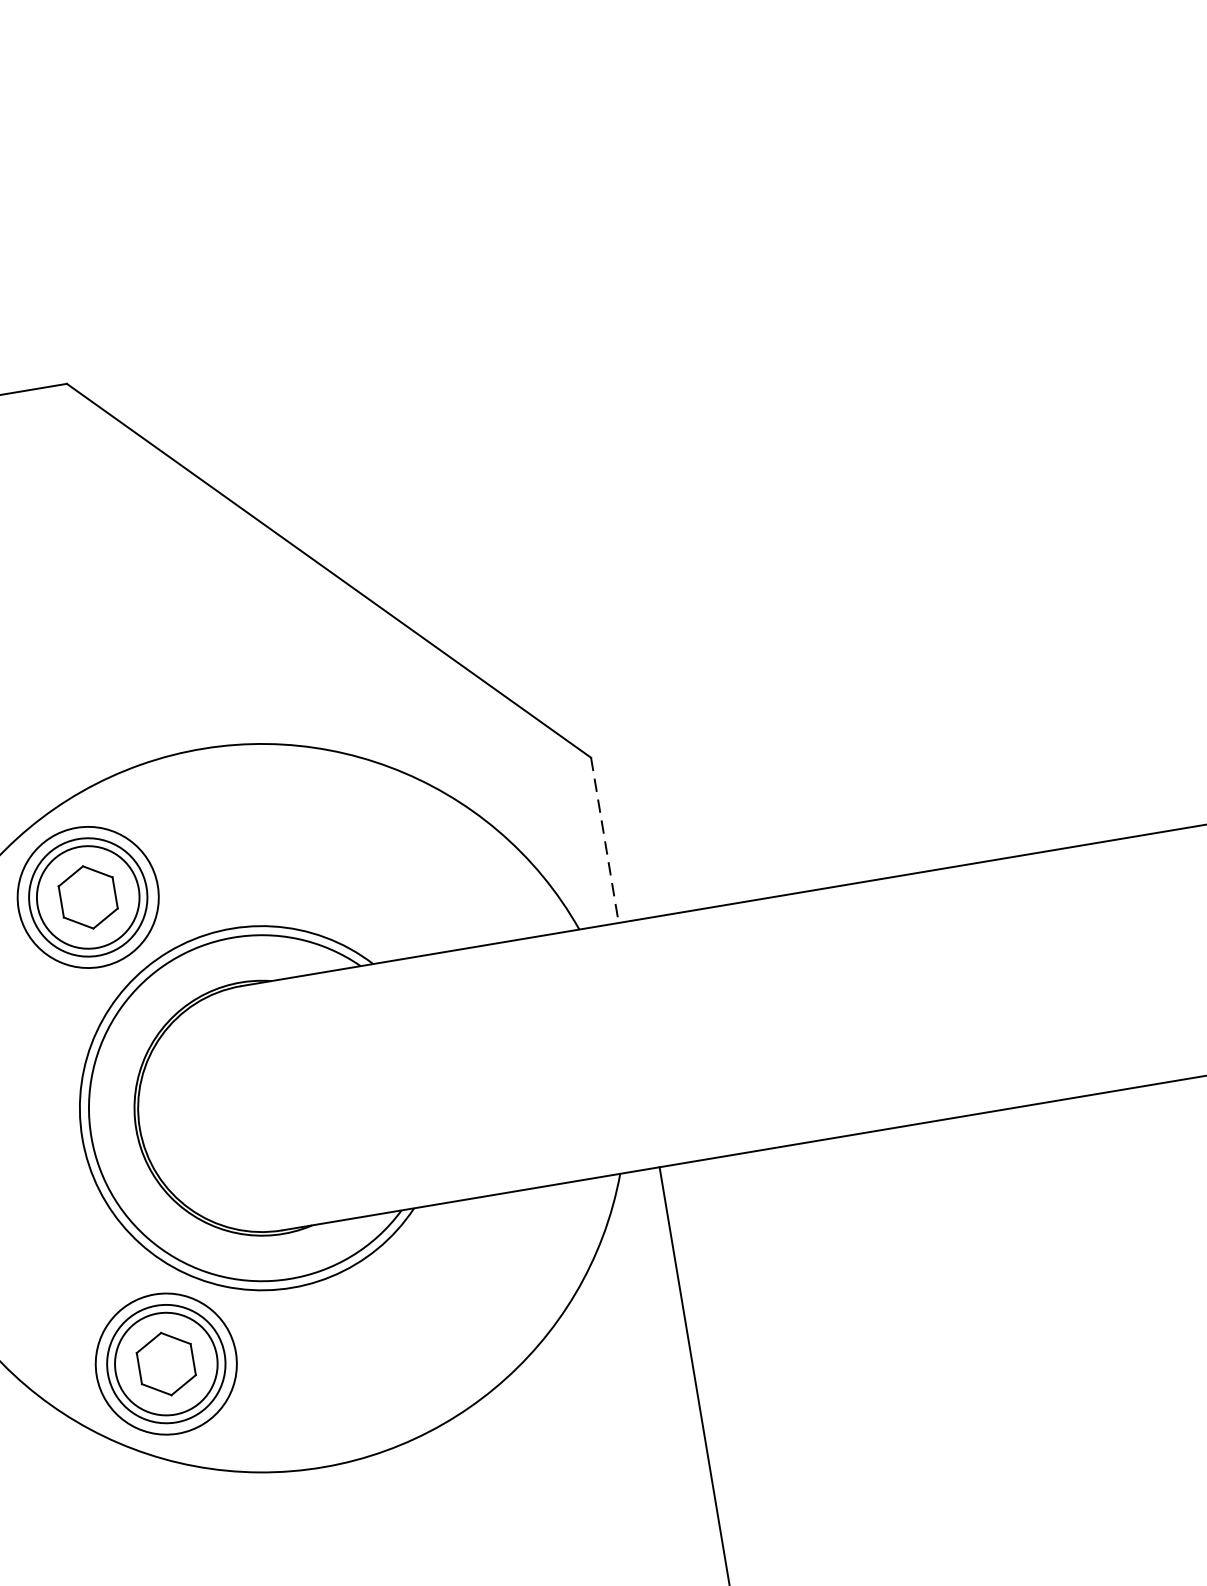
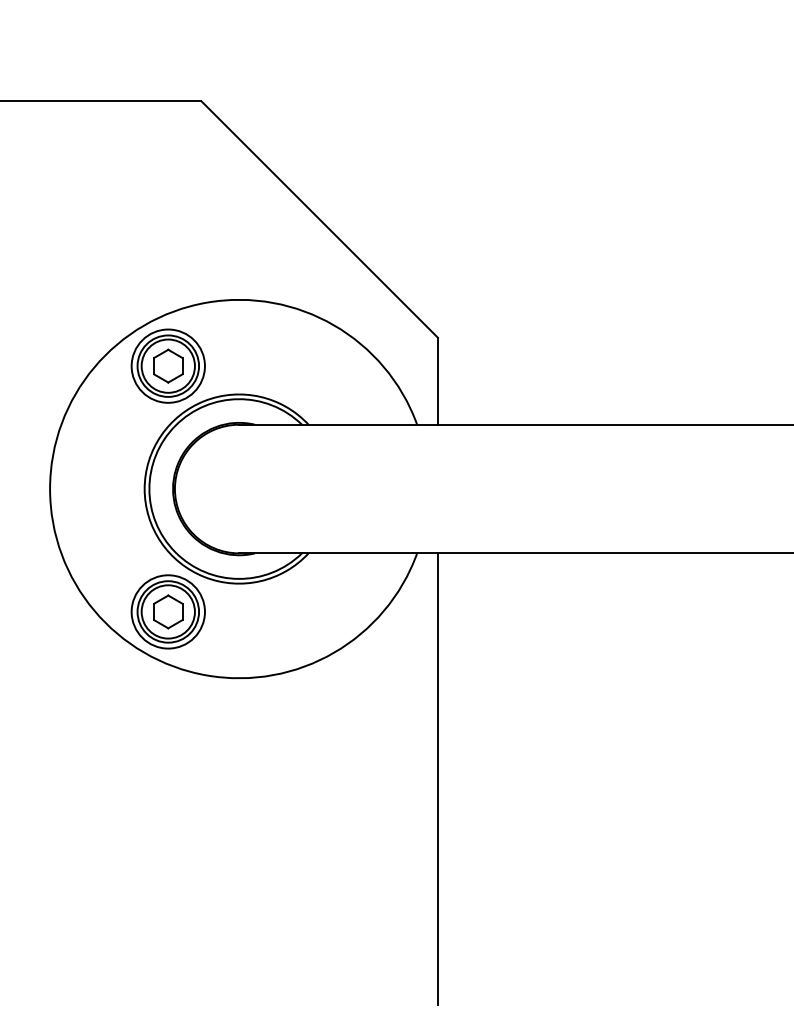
line: (604, 840) -> (437, 381), dashed -> solid

